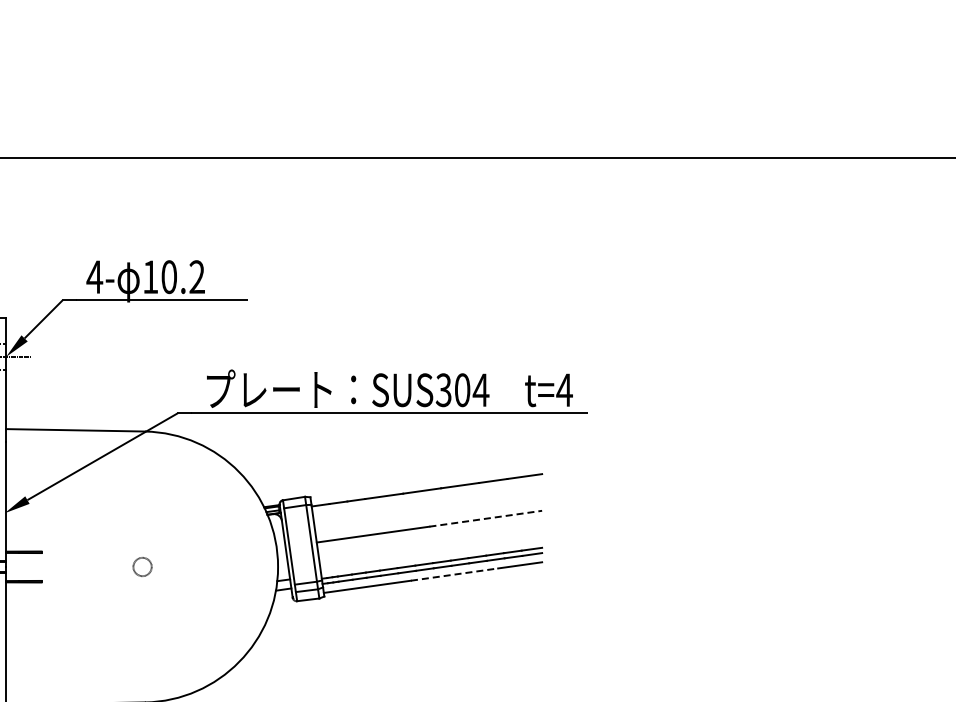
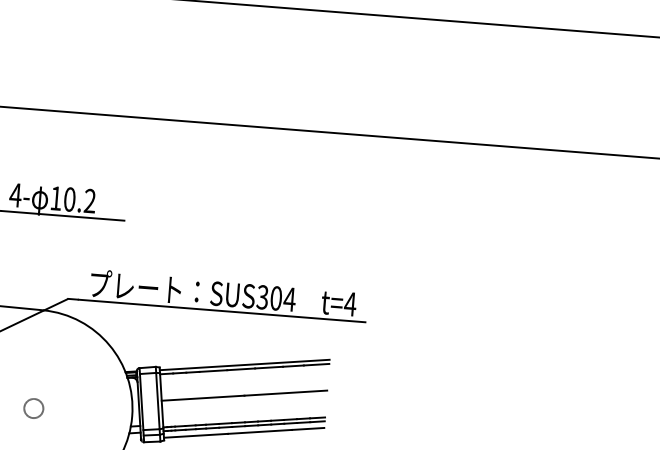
line: (426, 484) -> (244, 364), added
line: (485, 518) -> (285, 392), dashed -> solid
circle: (142, 566) -> (33, 408), size x1.43
line: (455, 574) -> (260, 431), dashed -> solid

